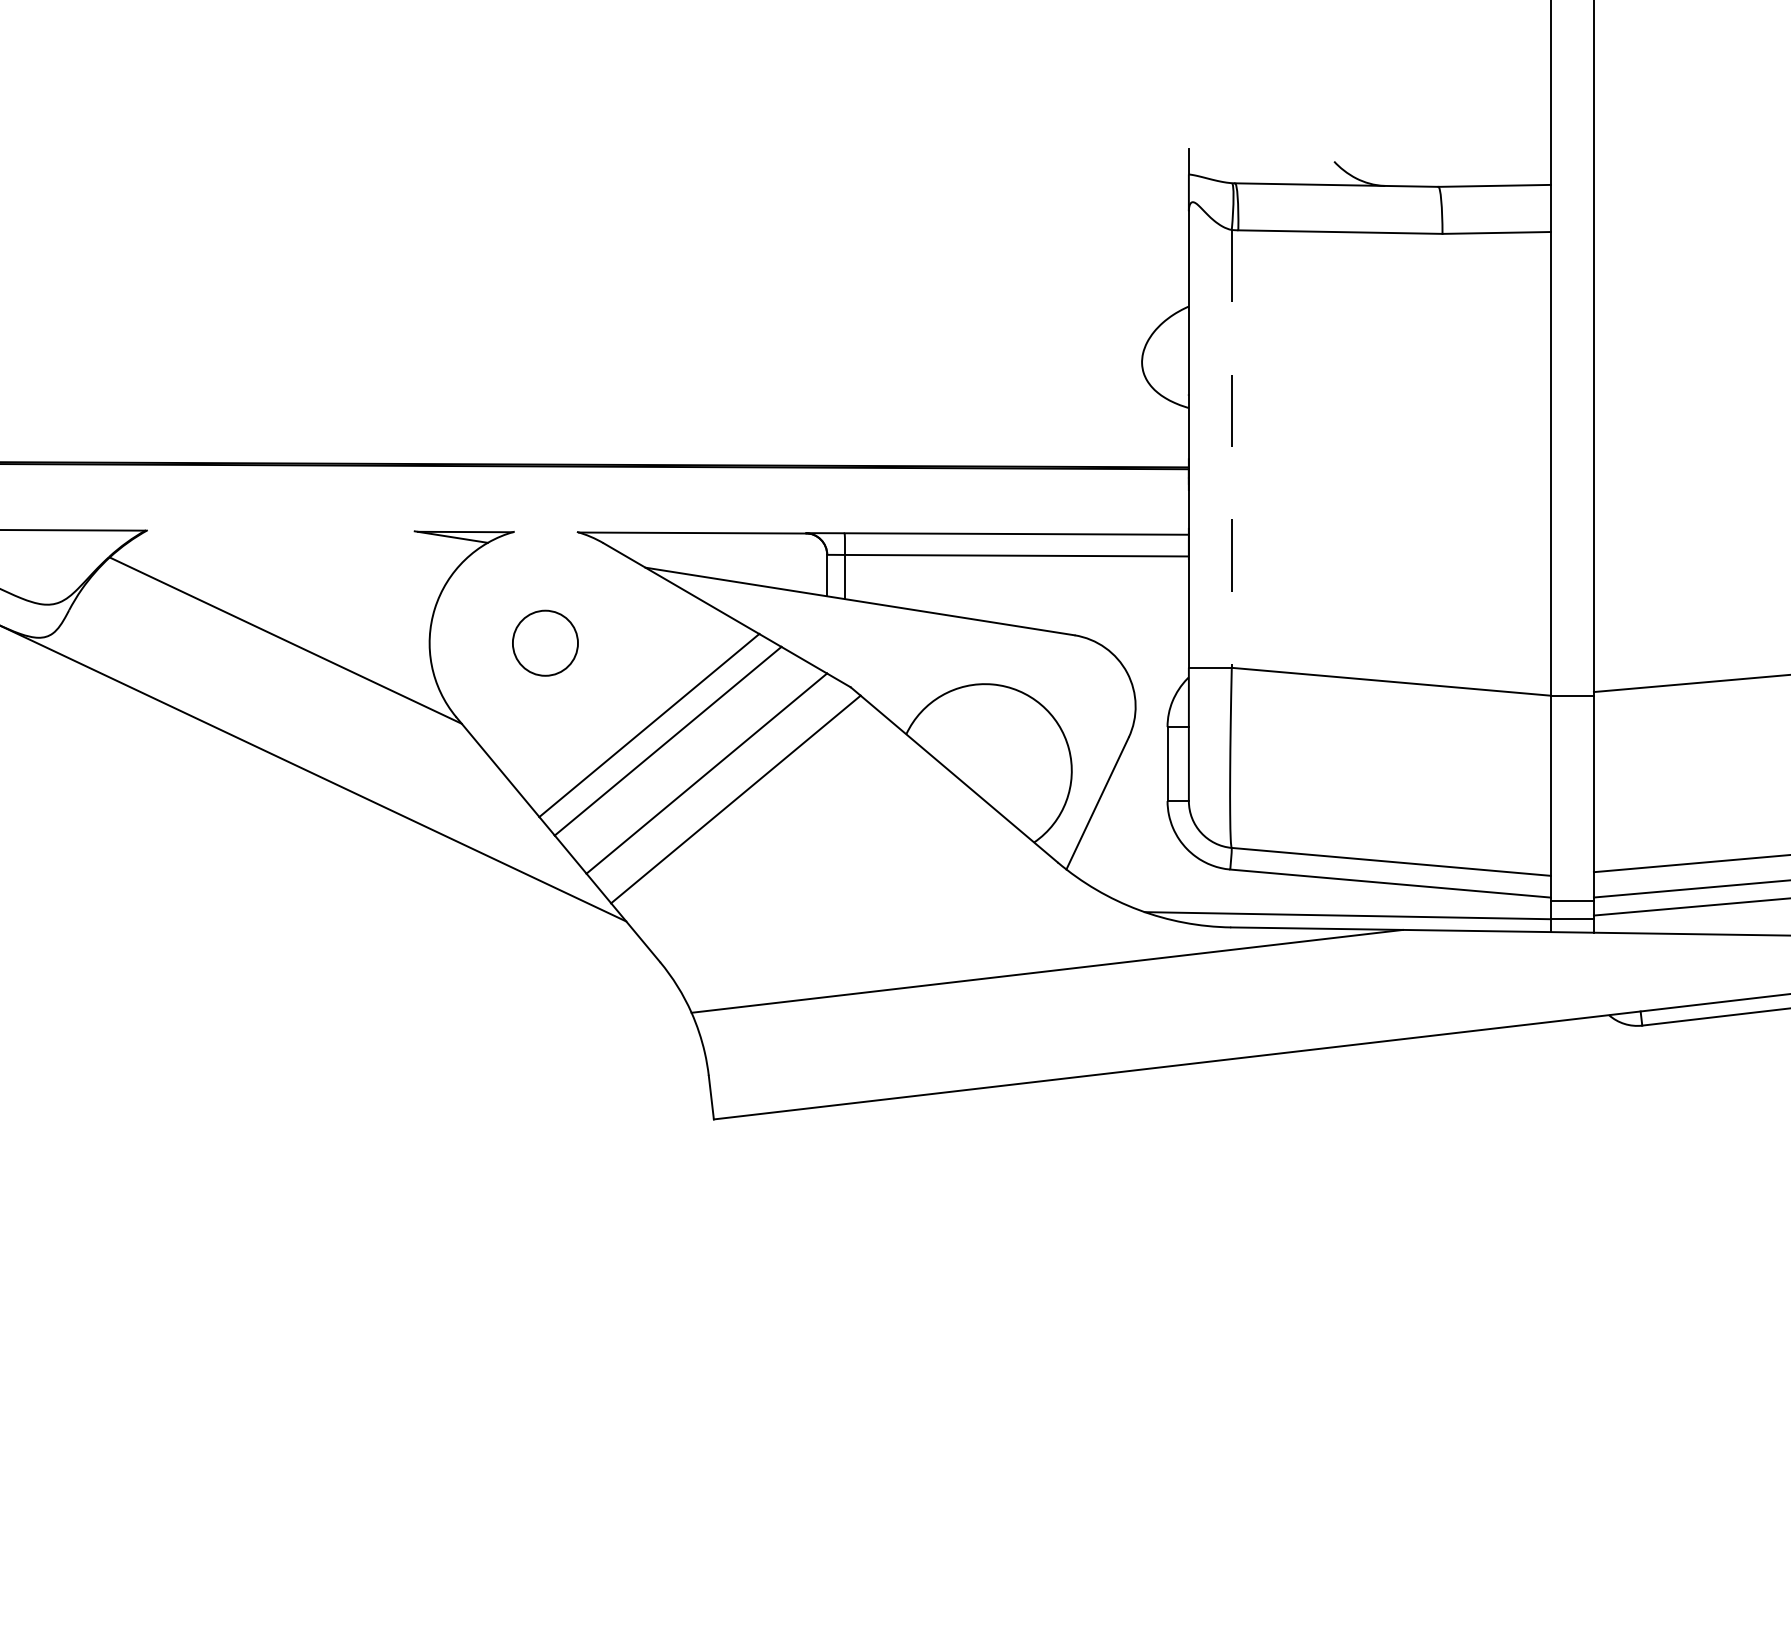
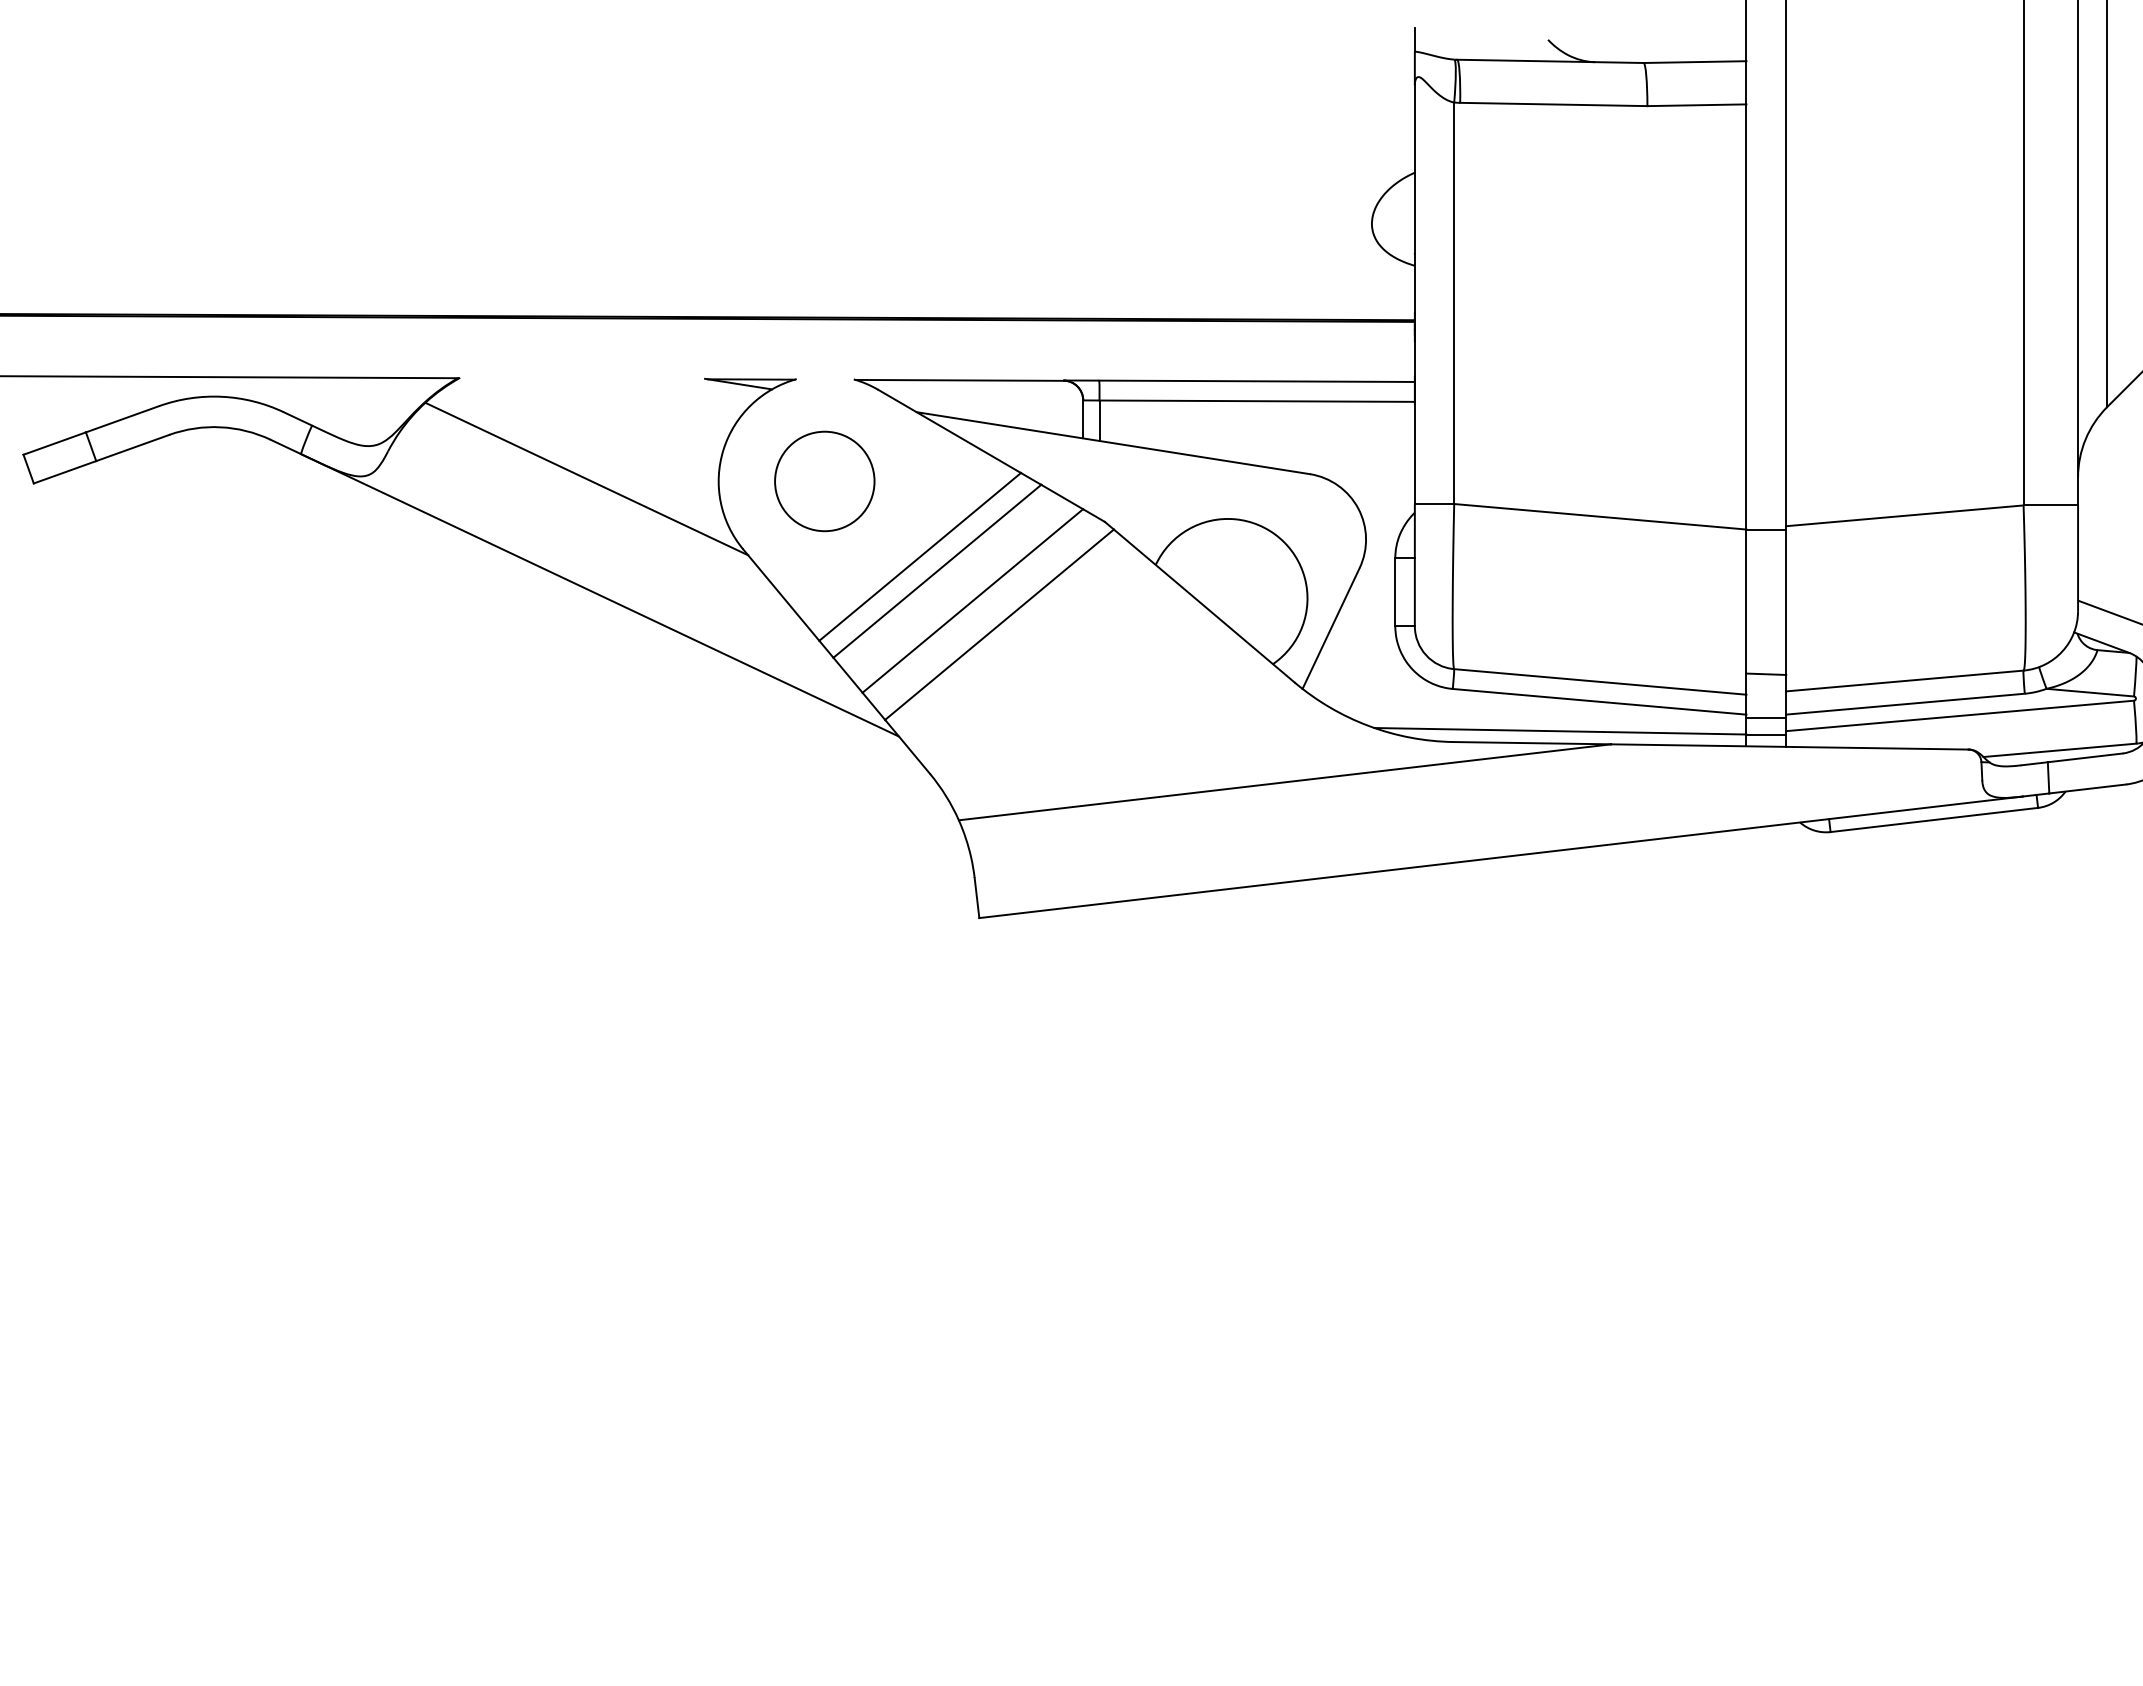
line: (1232, 449) -> (1454, 303), dashed -> solid
circle: (545, 643) -> (824, 481), size x1.67
line: (1572, 852) -> (1766, 673), added

